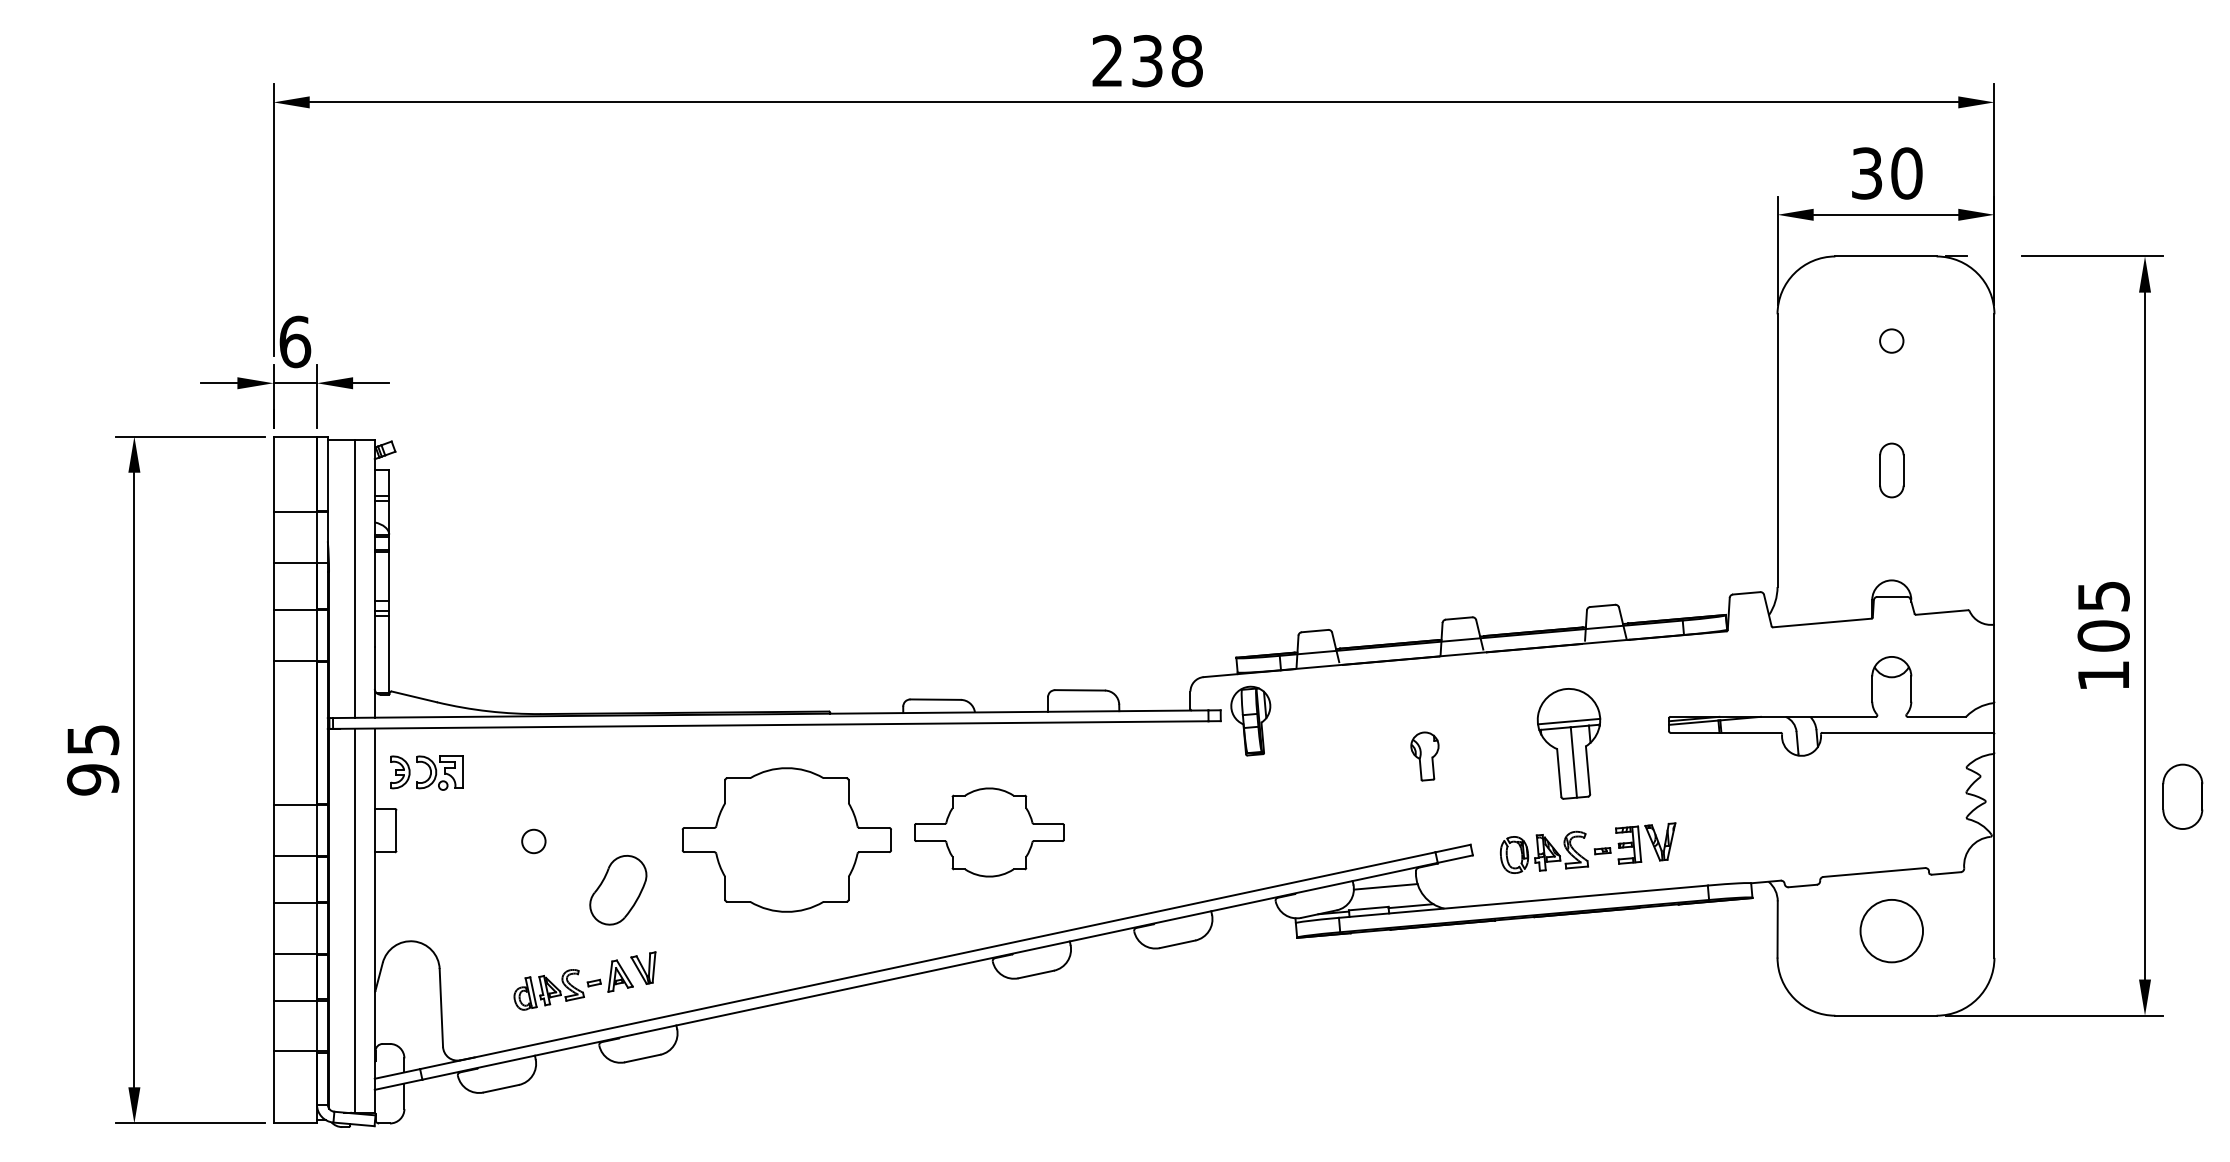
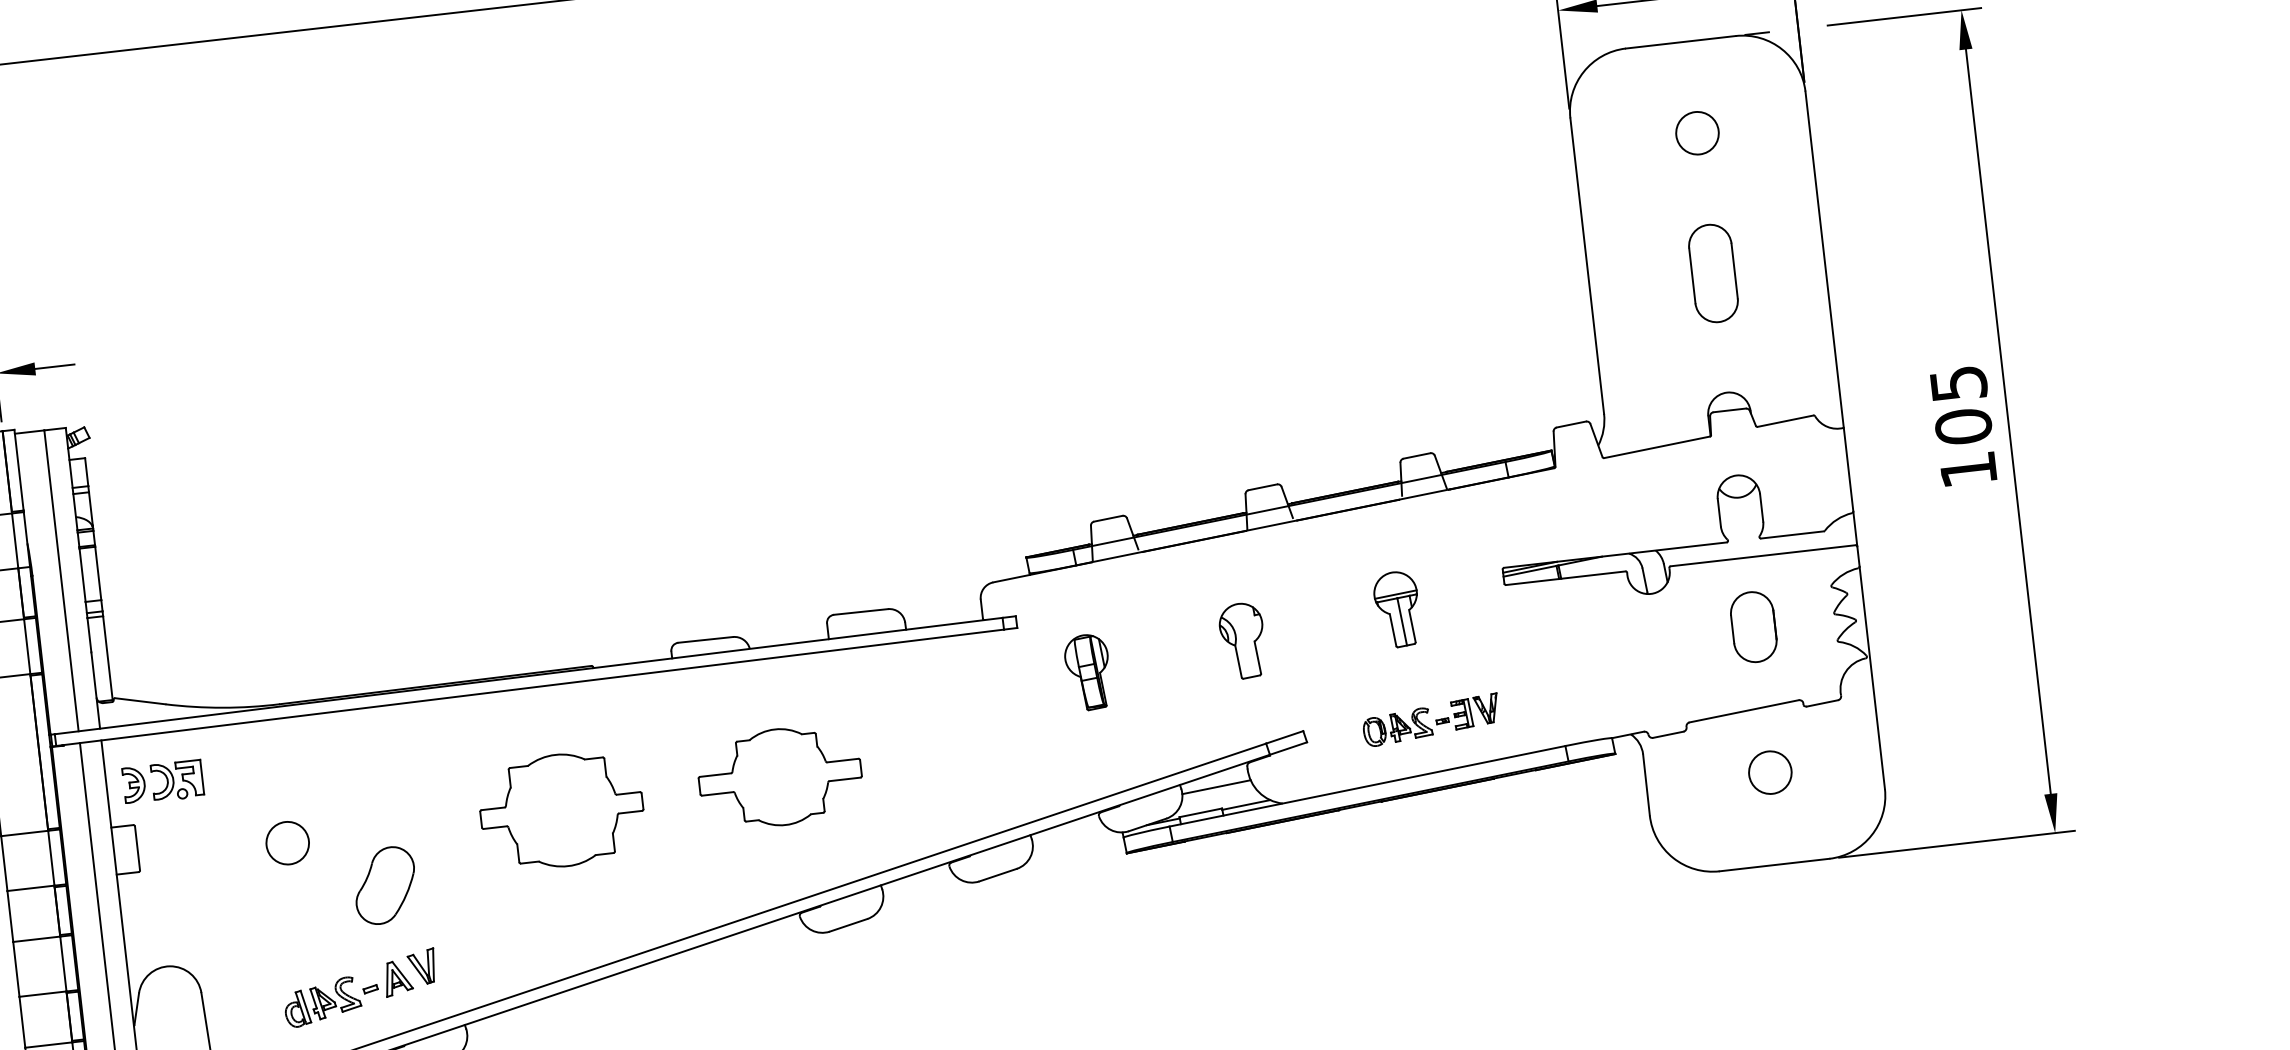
circle: (1891, 340) -> (1697, 132), size x1.67
part: (1891, 470) -> (1713, 273), size x1.67
part: (1250, 720) -> (1087, 671), moved
part: (1568, 743) -> (1396, 609), size x0.62
part: (1424, 756) -> (1242, 641), size x1.43
part: (2182, 796) -> (1753, 626), moved
part: (786, 840) -> (561, 810), size x0.71
circle: (533, 841) -> (287, 843), size x1.67
part: (1588, 847) -> (1431, 719), size x0.71
circle: (1891, 930) -> (1769, 772), size x0.62

